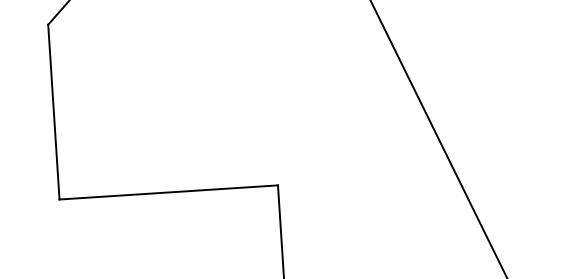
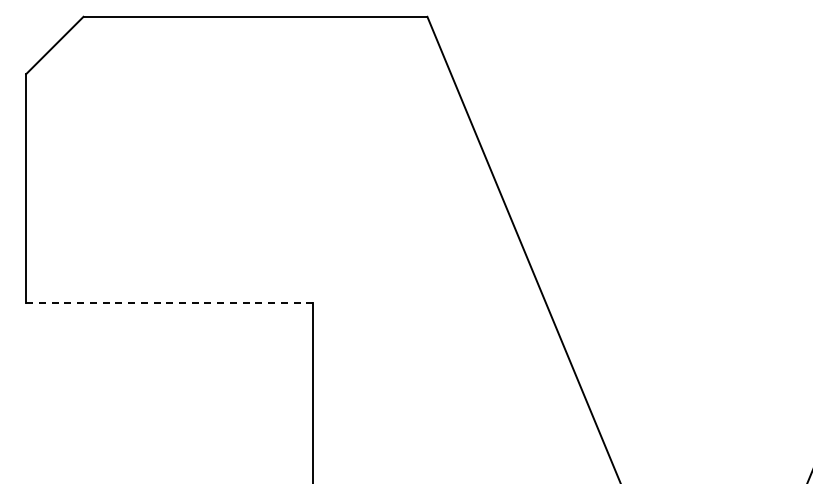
line: (168, 192) -> (169, 303), solid -> dashed

